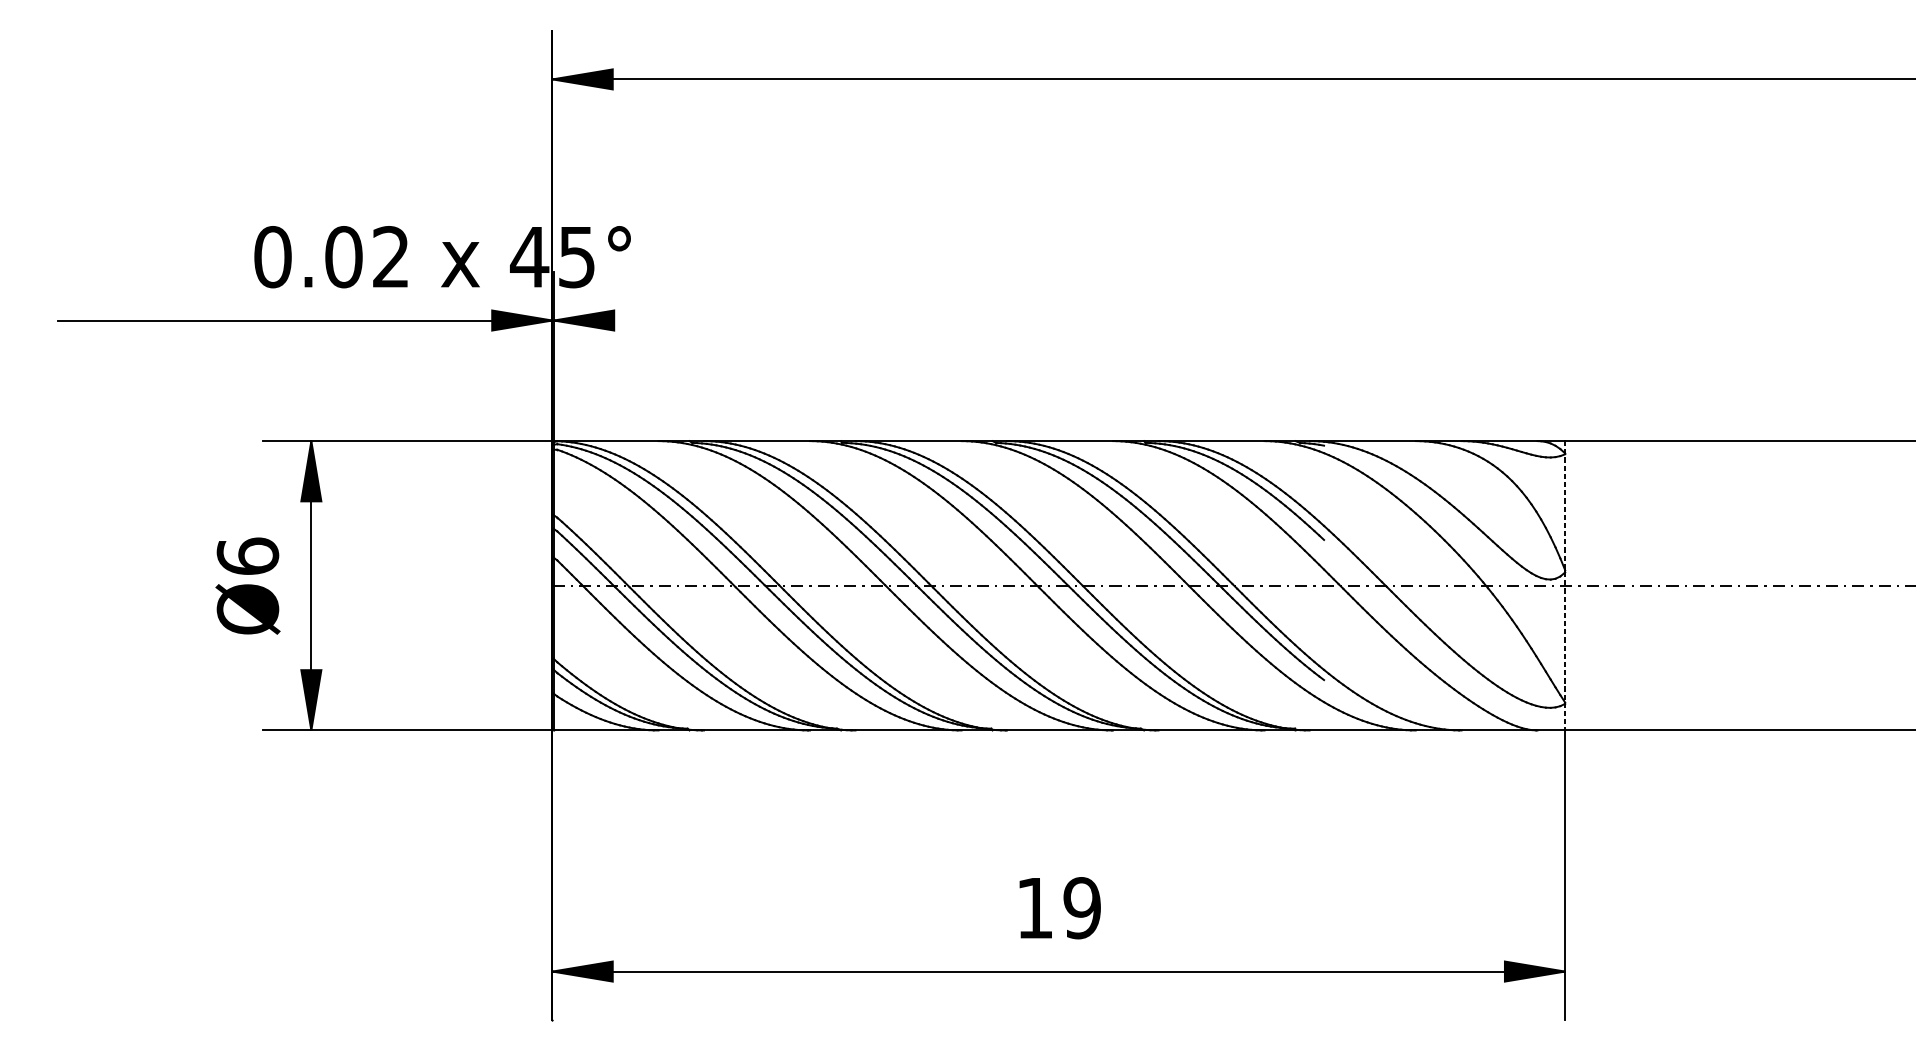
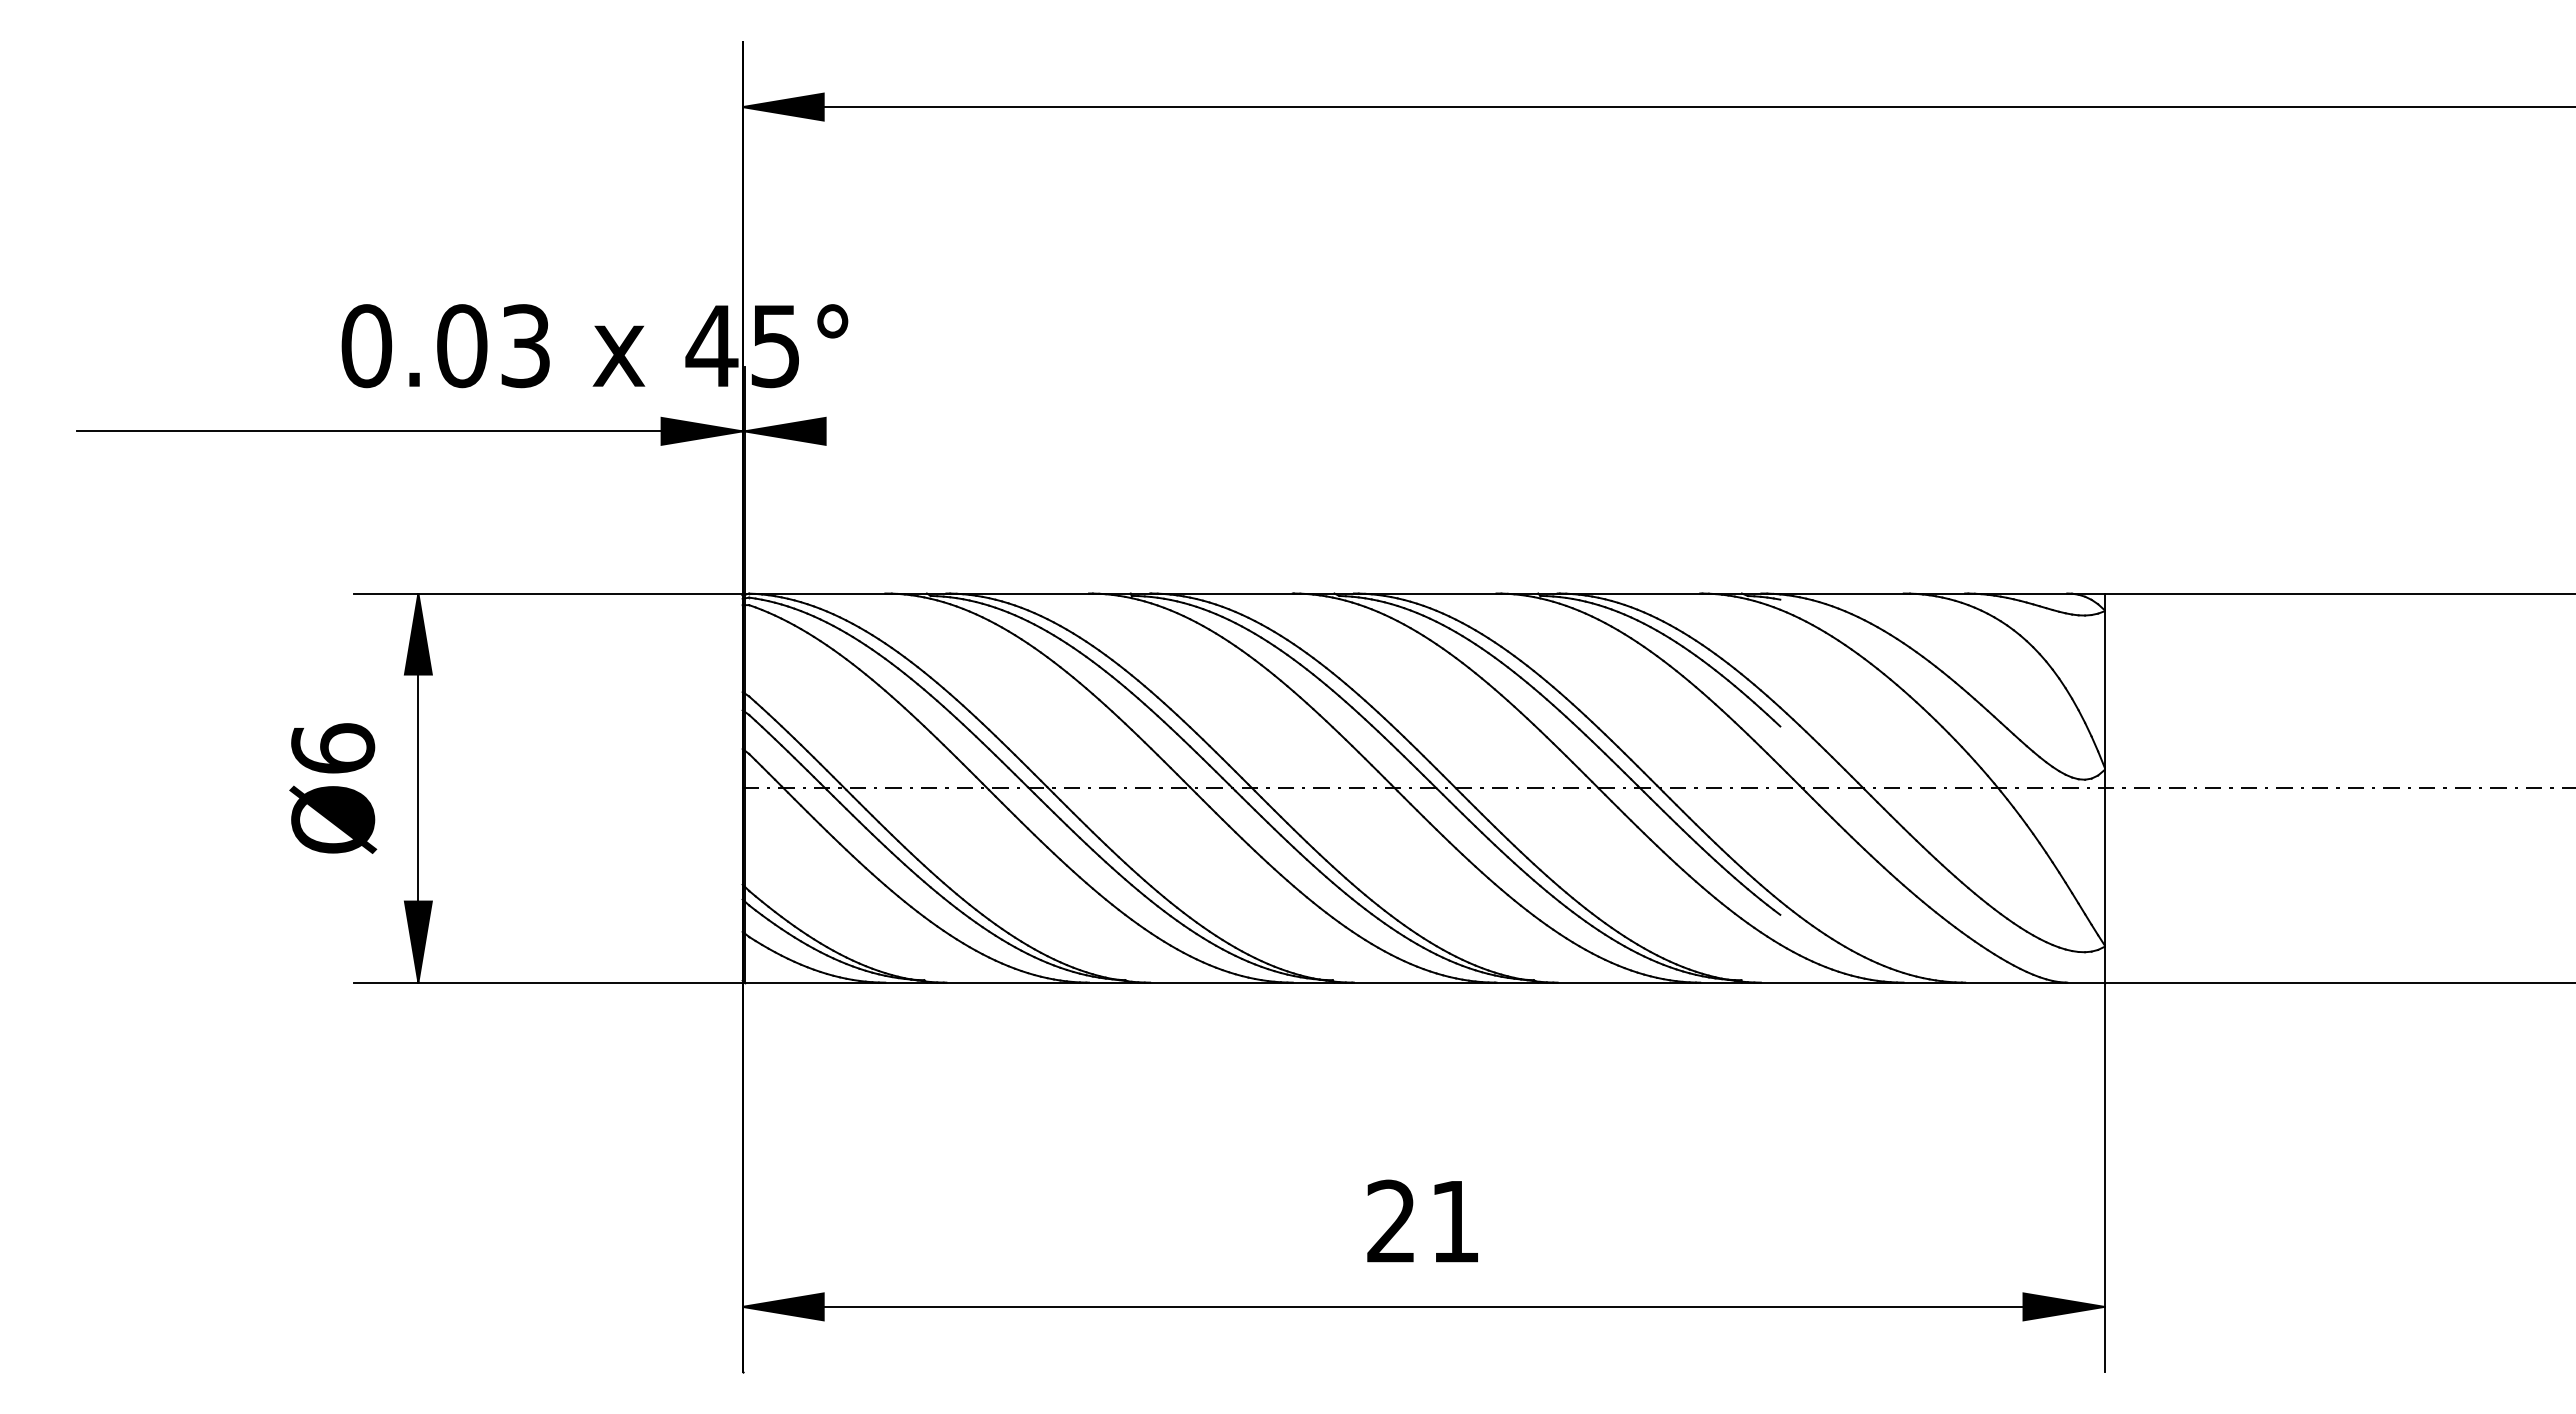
text: (391, 257) -> (525, 346), 0.02 -> 0.03
line: (1565, 586) -> (2104, 788), dashed -> solid
text: (1058, 908) -> (1423, 1221), 19 -> 21

